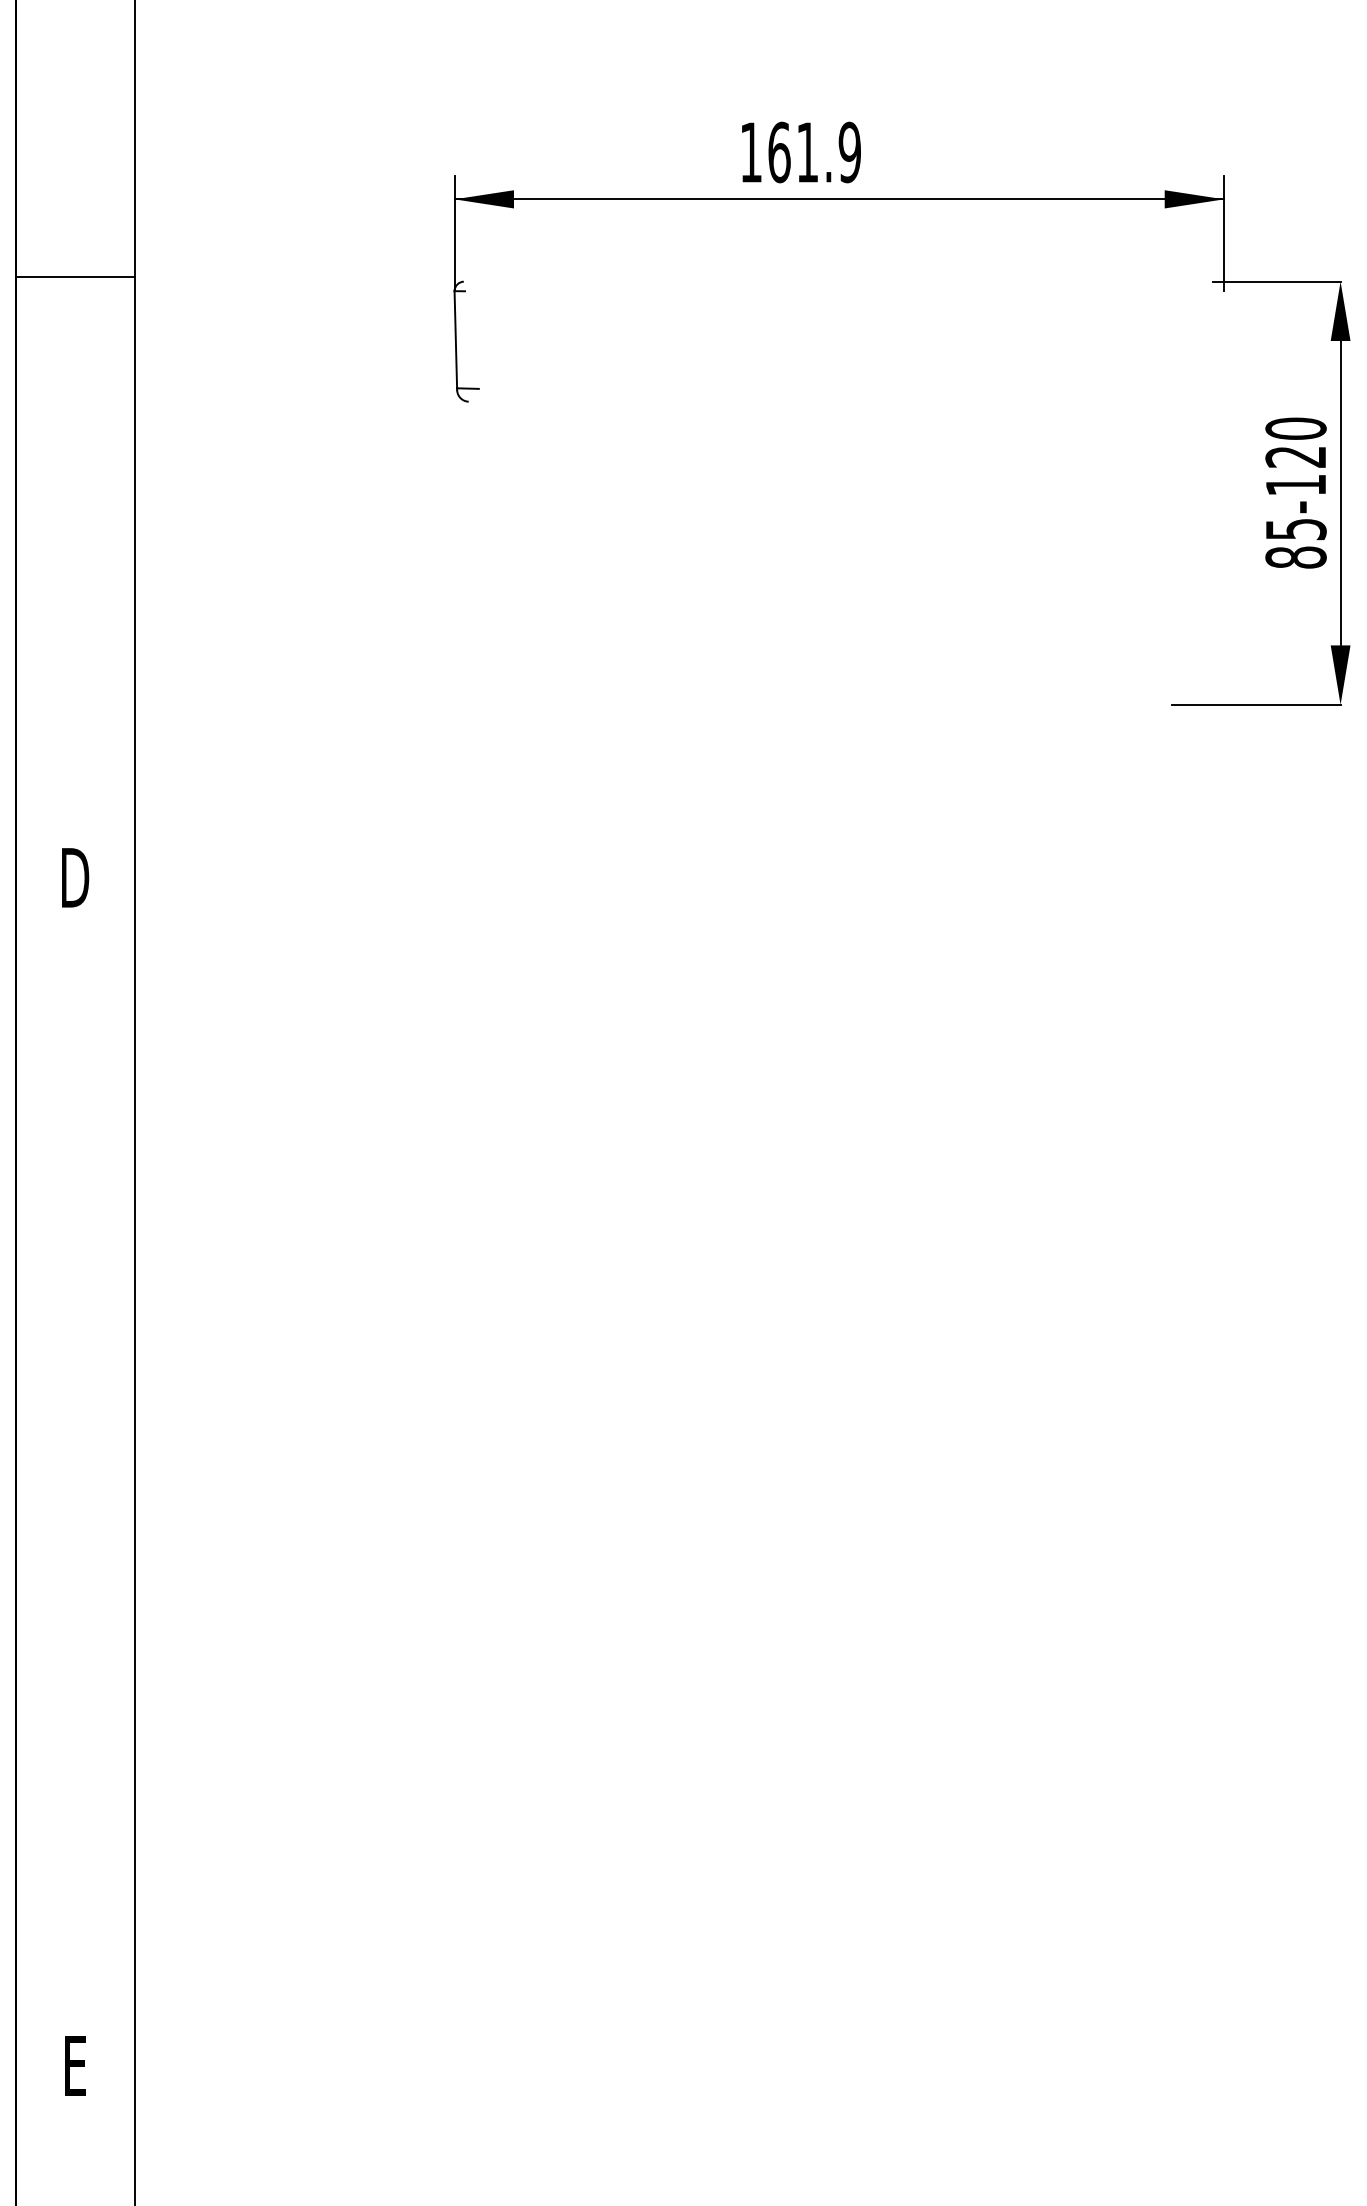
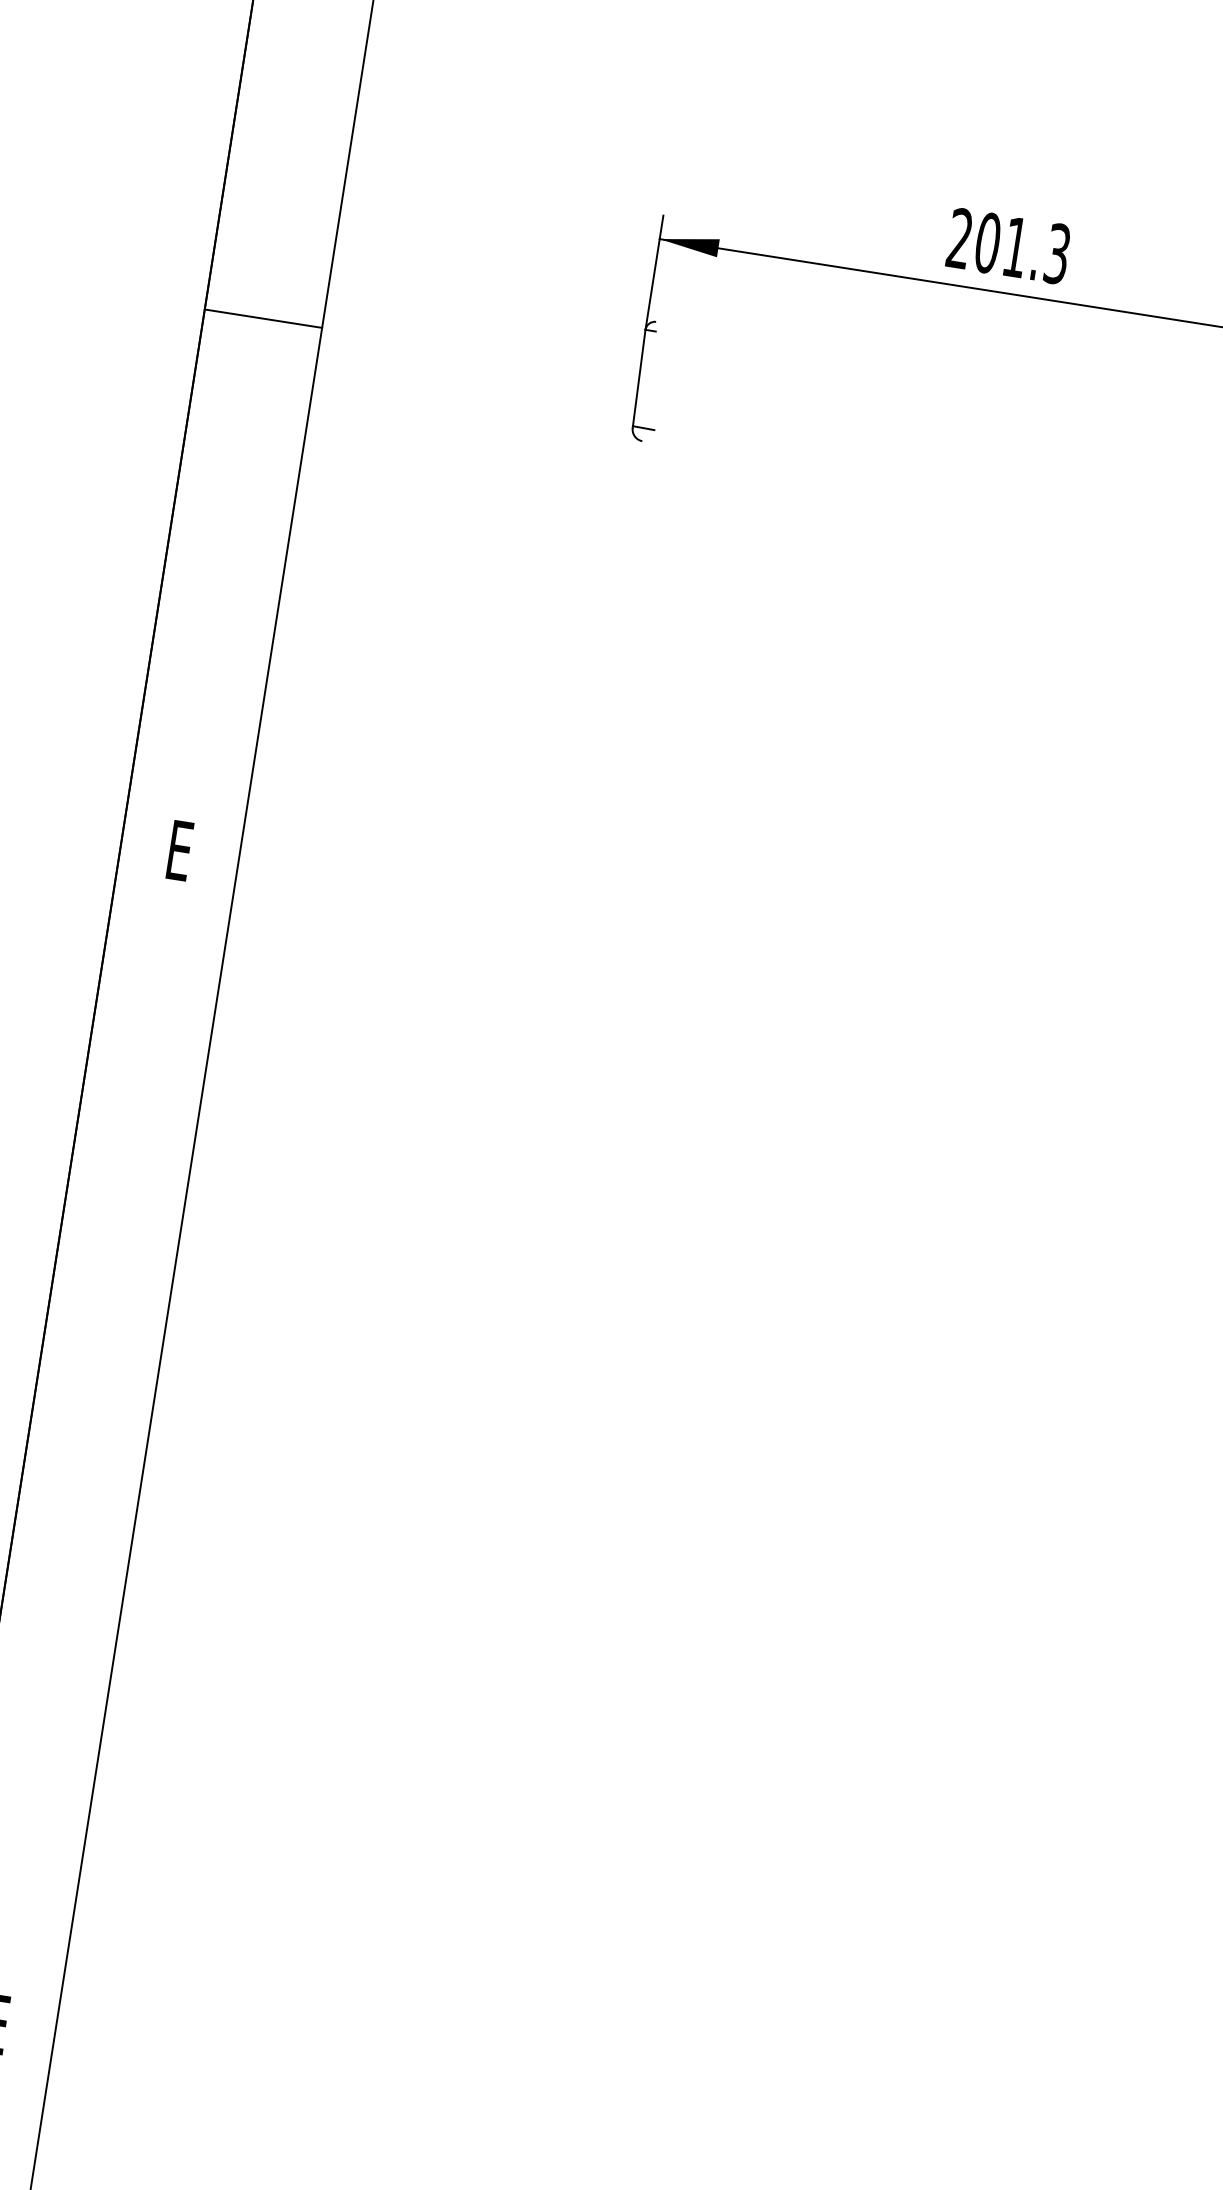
text: (800, 152) -> (1008, 246), 161.9 -> 201.3
line: (75, 277) -> (263, 318), moved
text: (75, 877) -> (180, 850), D -> E

